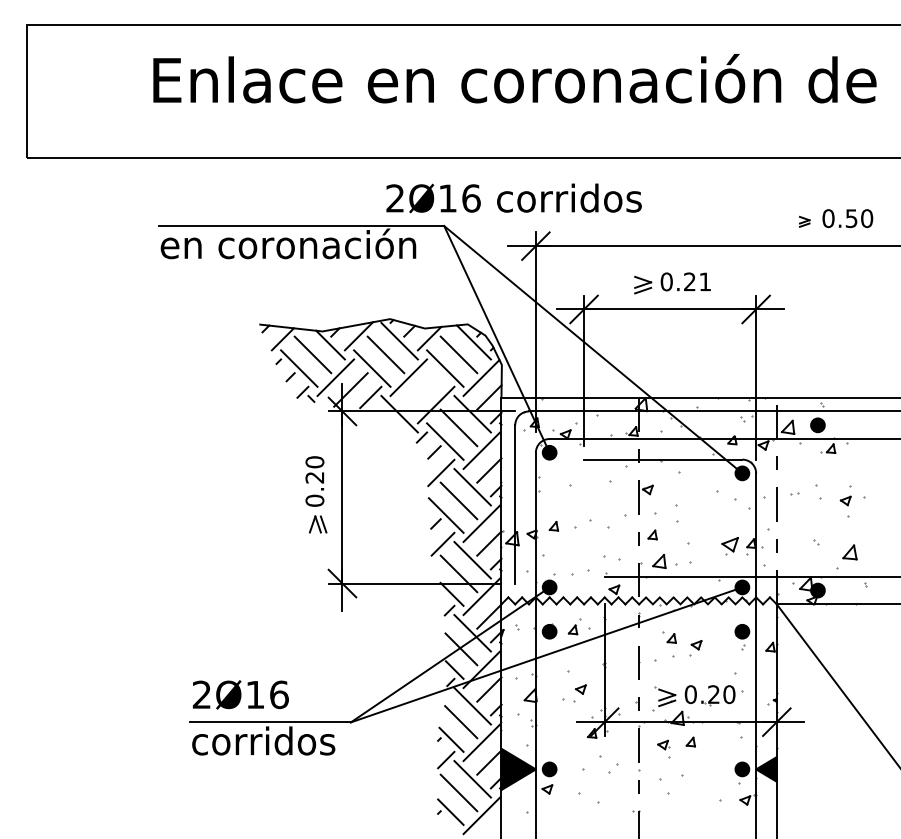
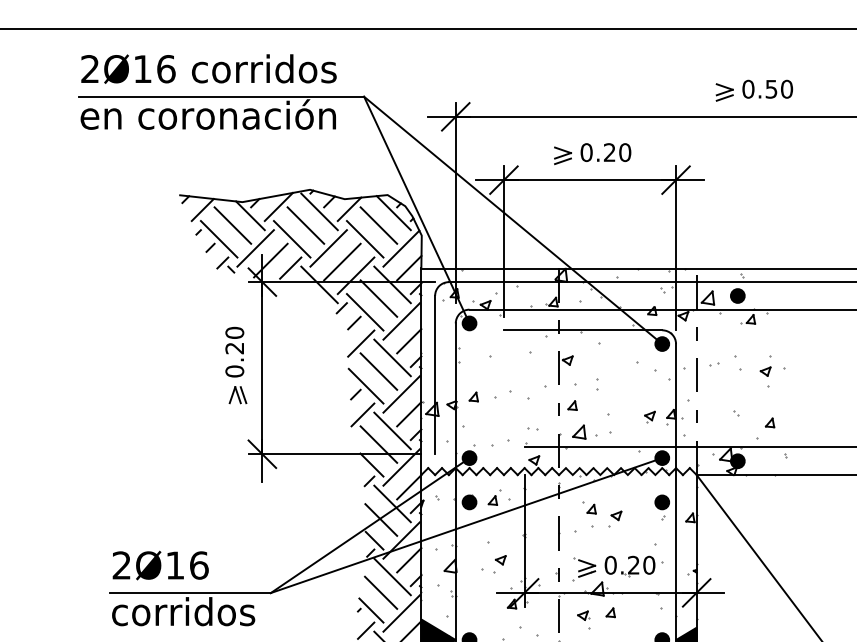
text: (513, 198) -> (208, 69), moved
part: (804, 221) -> (724, 92), size x1.67
text: (705, 281) -> (625, 152), 0.21 -> 0.20
line: (422, 391) -> (342, 262), added
part: (677, 513) -> (597, 384), size x0.62
part: (729, 546) -> (649, 417), size x0.62
part: (850, 551) -> (770, 422), size x0.62
part: (612, 557) -> (532, 428), size x0.62

